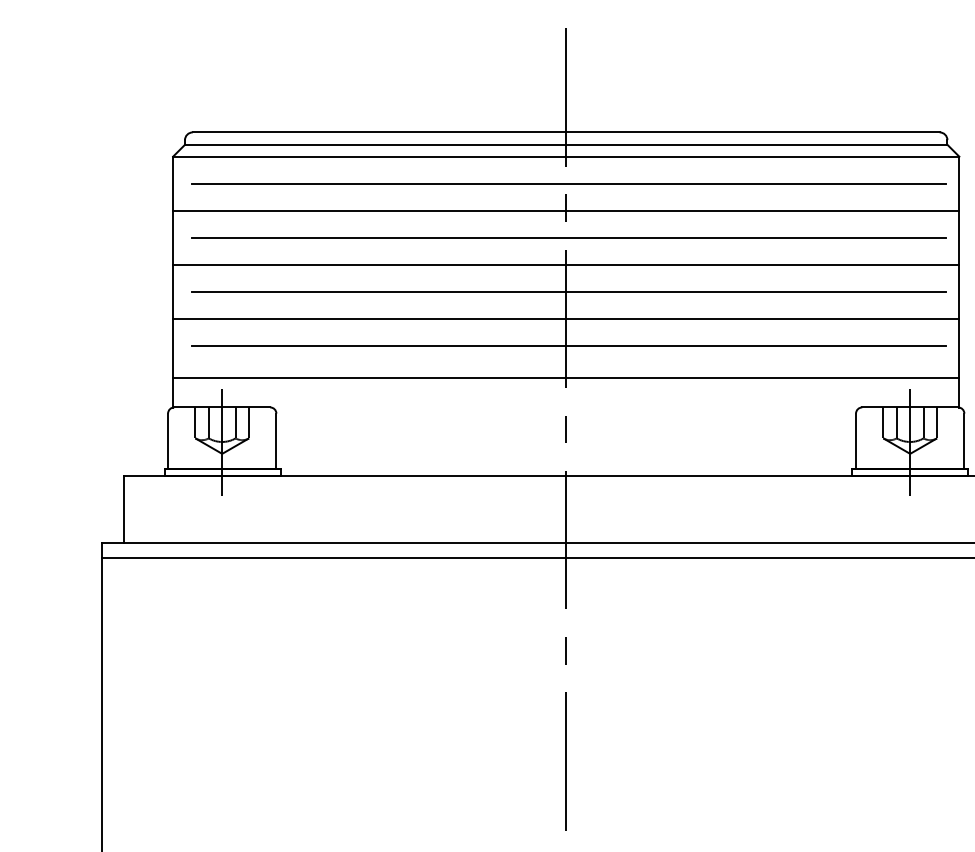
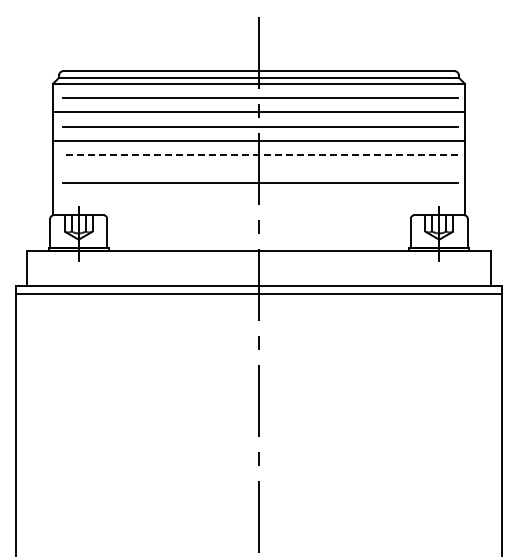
line: (569, 291) -> (260, 154), solid -> dashed
line: (565, 319) -> (258, 169), removed
line: (565, 379) -> (258, 200), removed

